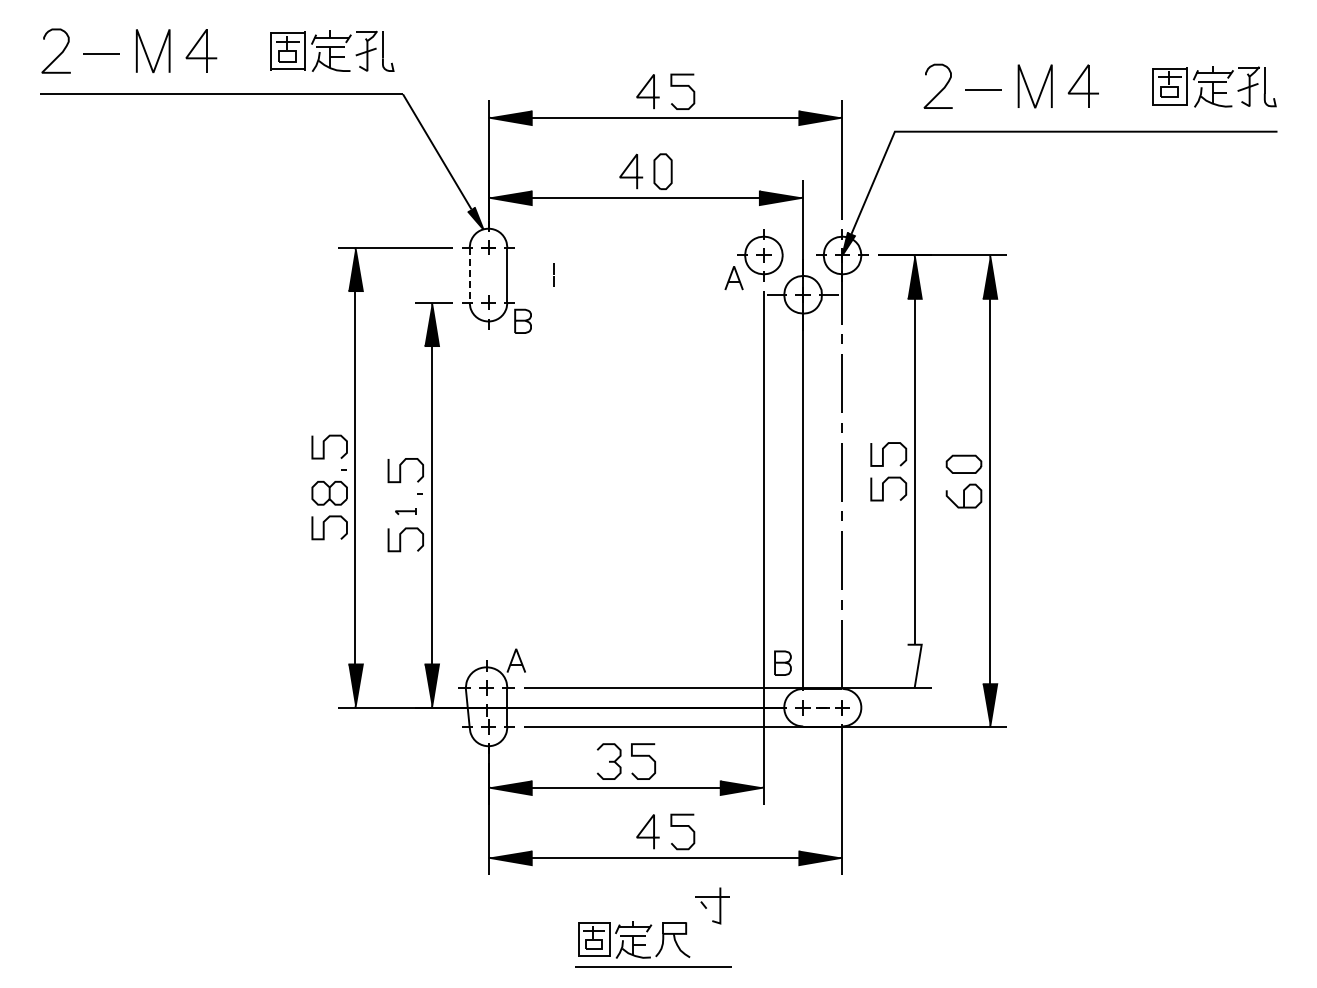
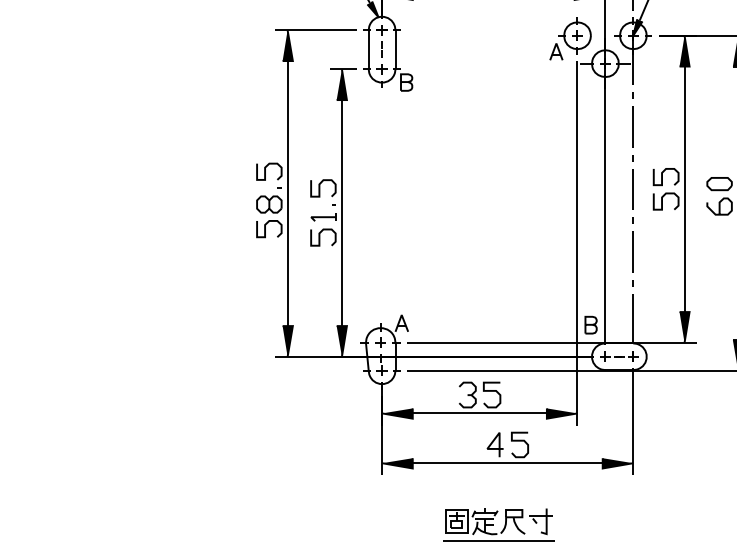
line: (553, 274) -> (382, 49), moved
line: (469, 275) -> (368, 49), dashed -> solid
part: (405, 511) -> (323, 217), size x1.67
fill: (914, 666) -> (684, 327), added
part: (706, 906) -> (536, 522), moved

